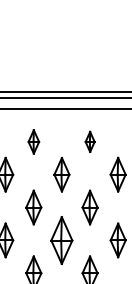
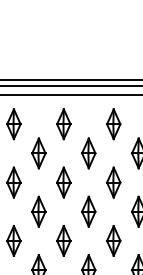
part: (33, 142) -> (63, 124), size x1.43
part: (89, 142) -> (113, 124), size x1.67
part: (61, 240) -> (88, 211), size x0.71

